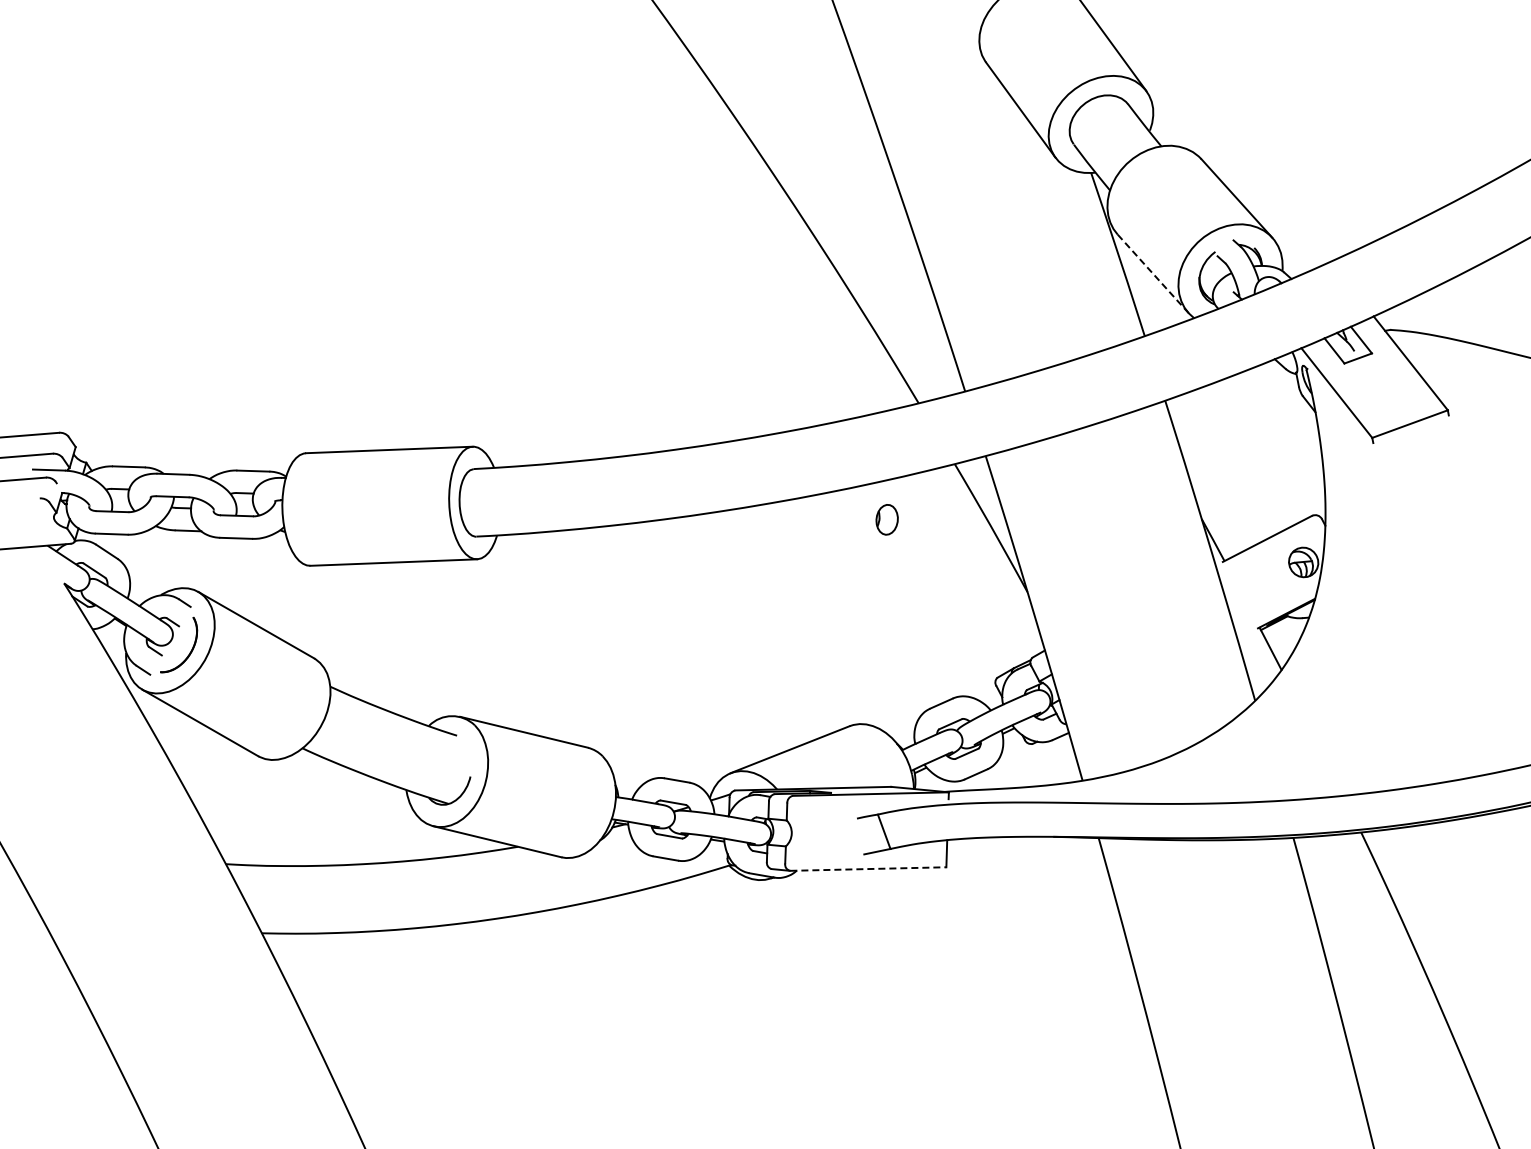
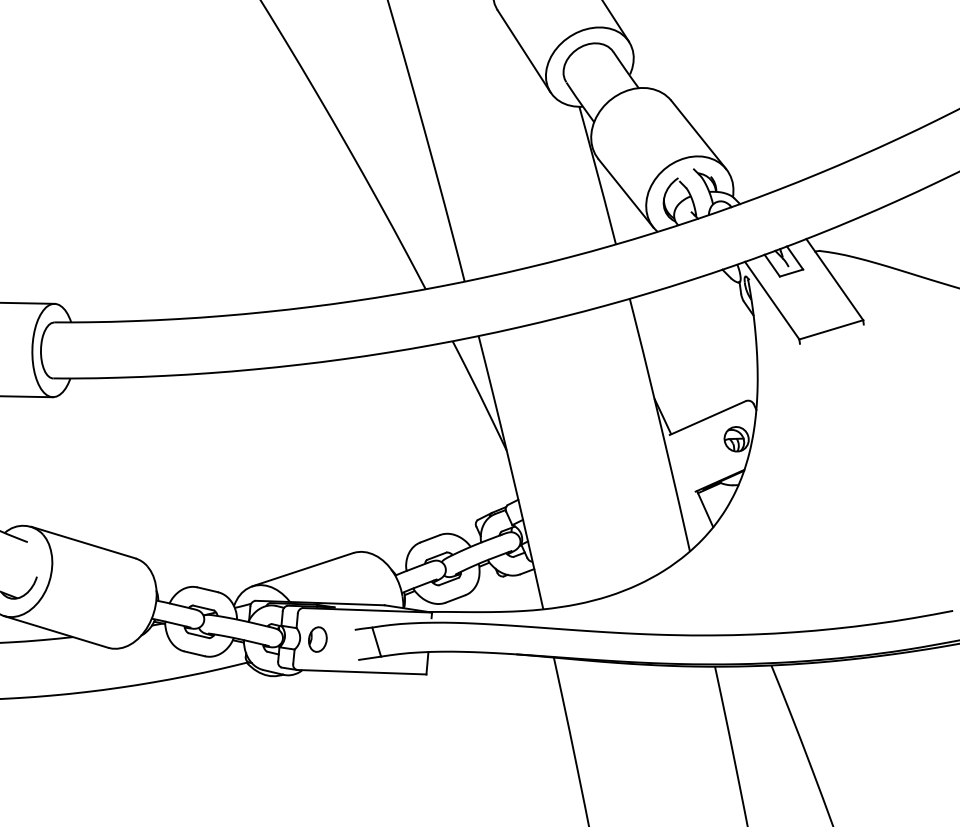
line: (1153, 273) -> (626, 192), dashed -> solid
part: (886, 519) -> (317, 639), moved
line: (868, 869) -> (361, 672), dashed -> solid

